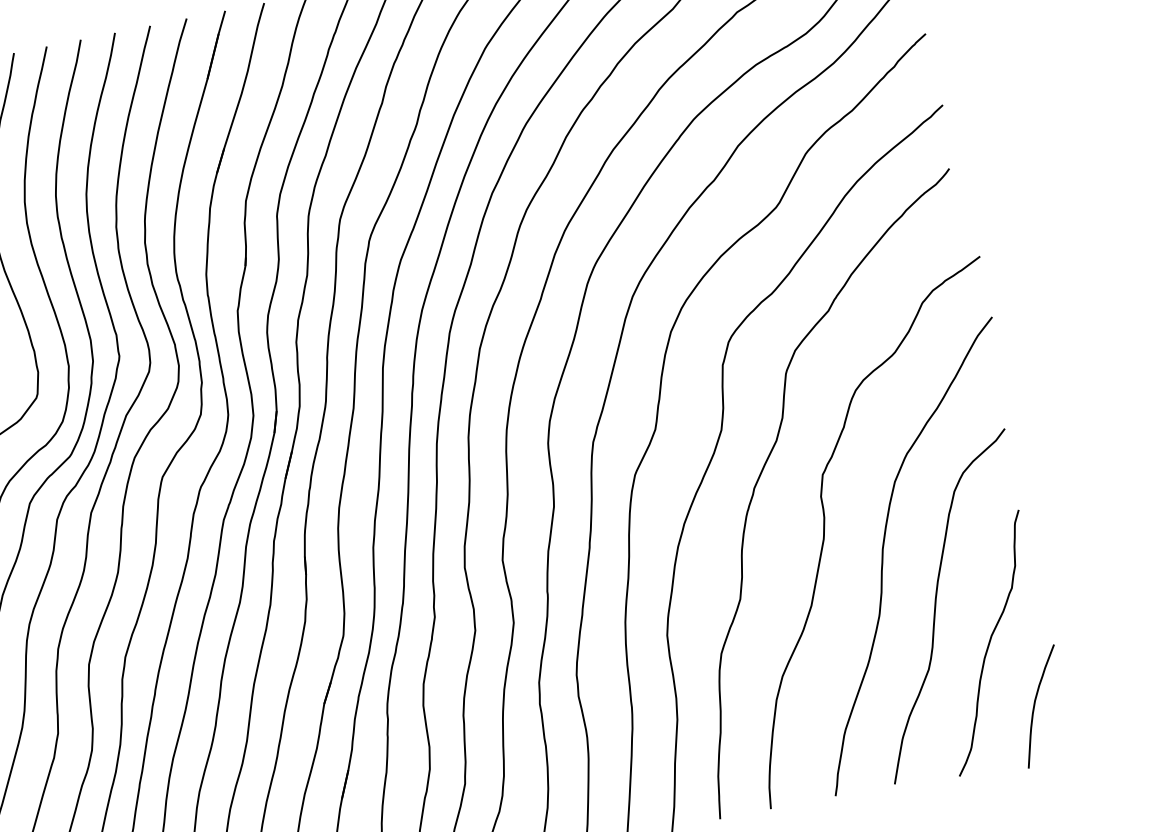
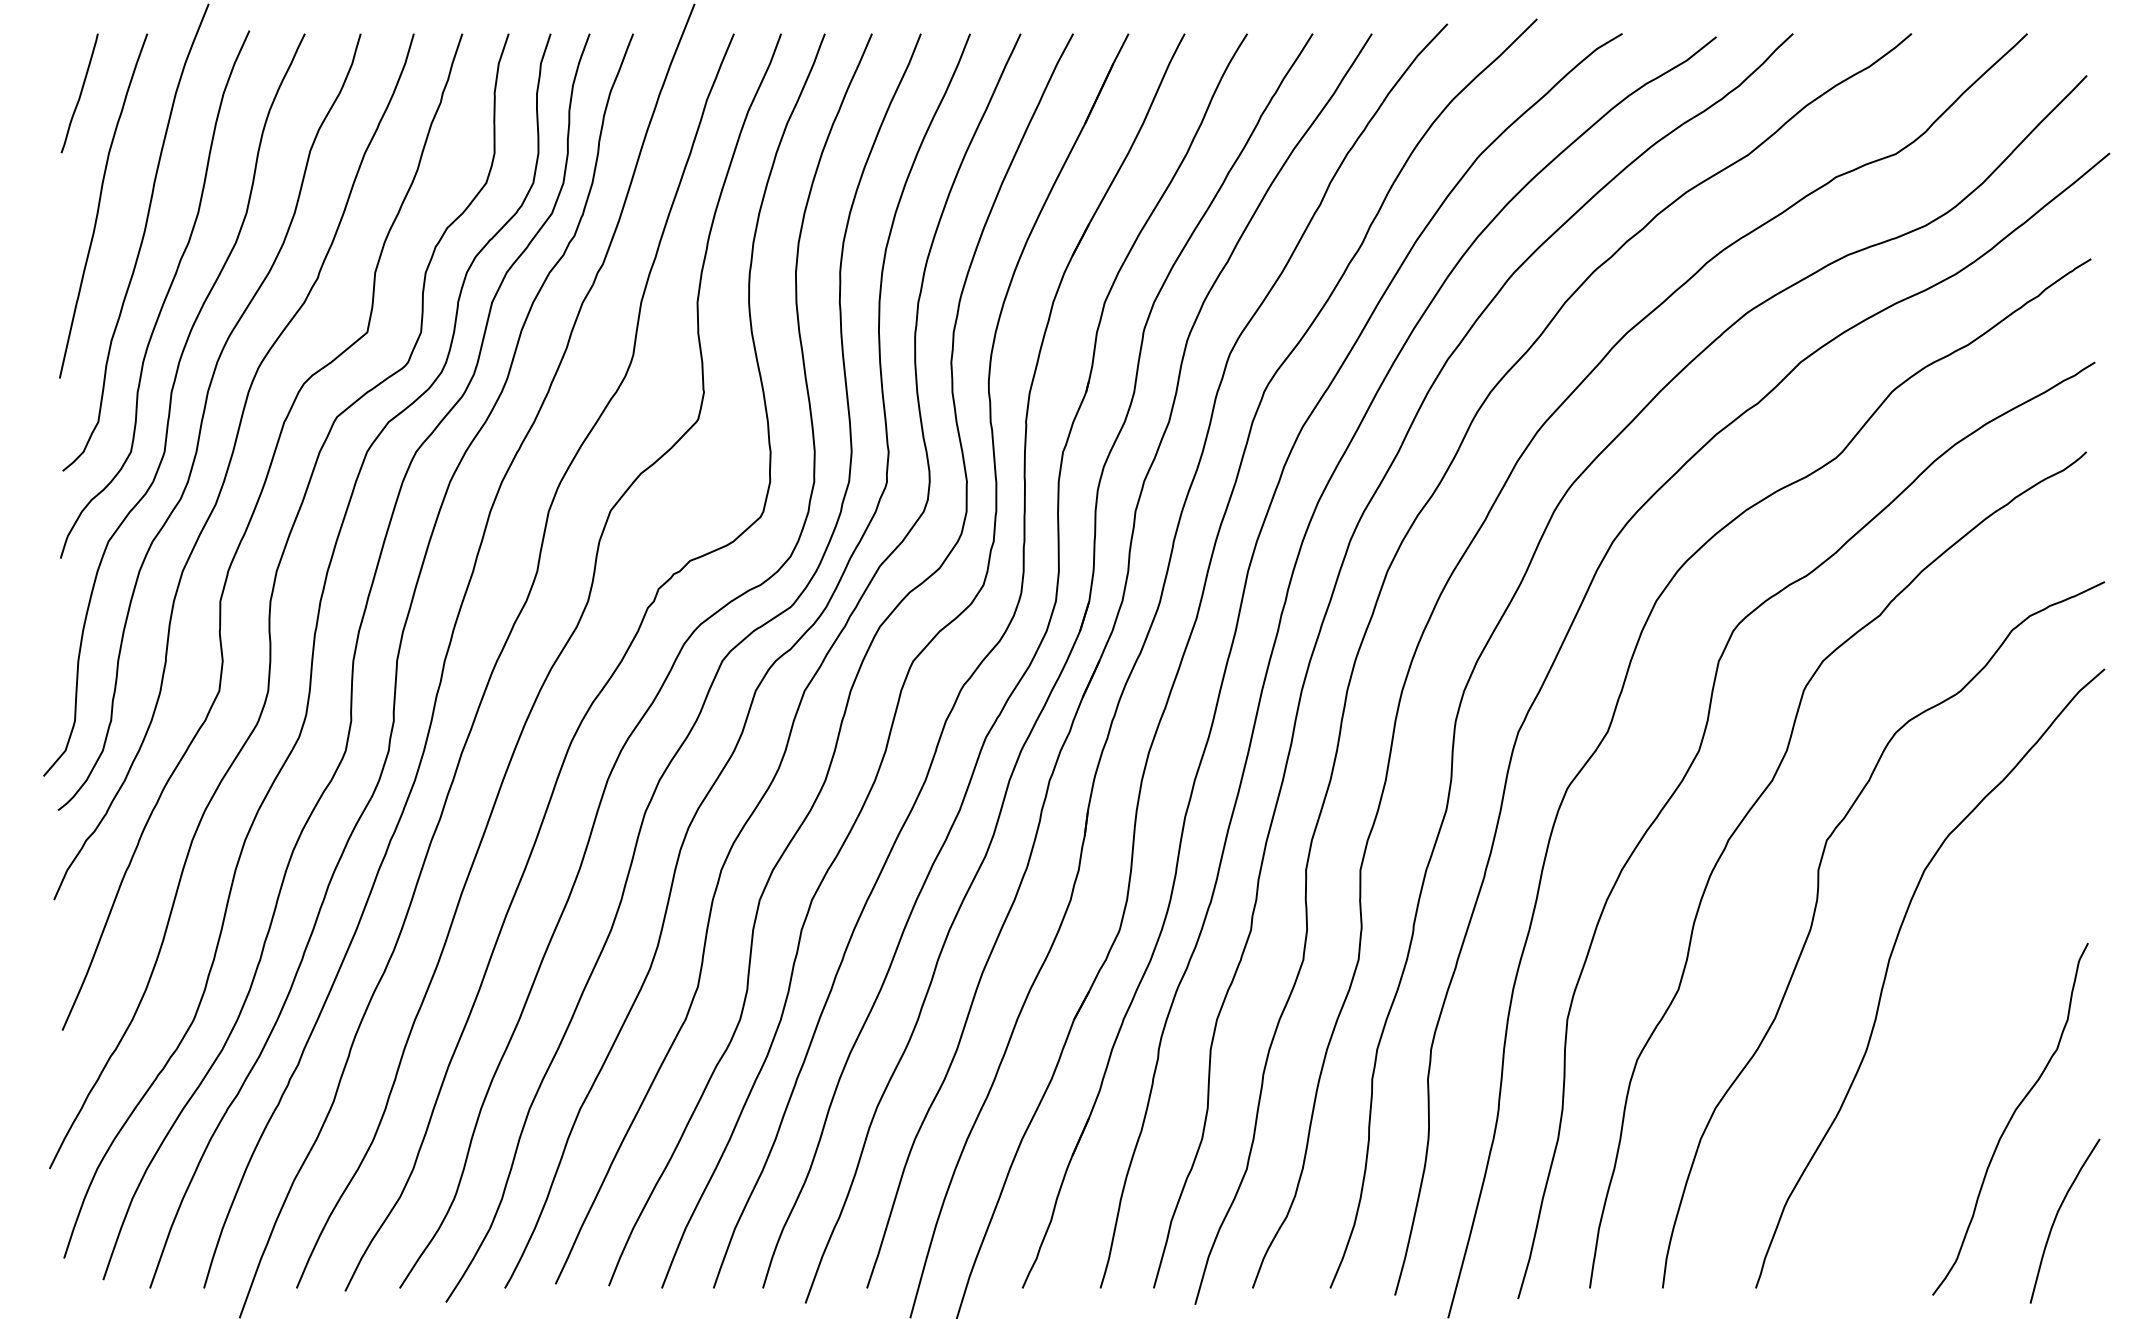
curve: (936, 605) -> (1947, 1052), removed

